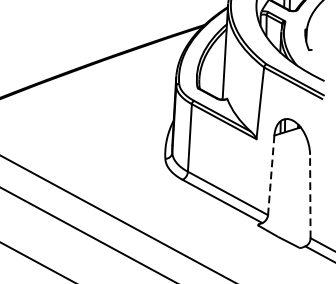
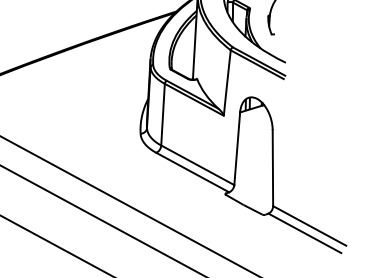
line: (271, 176) -> (237, 149), dashed -> solid
line: (309, 195) -> (272, 167), dashed -> solid

